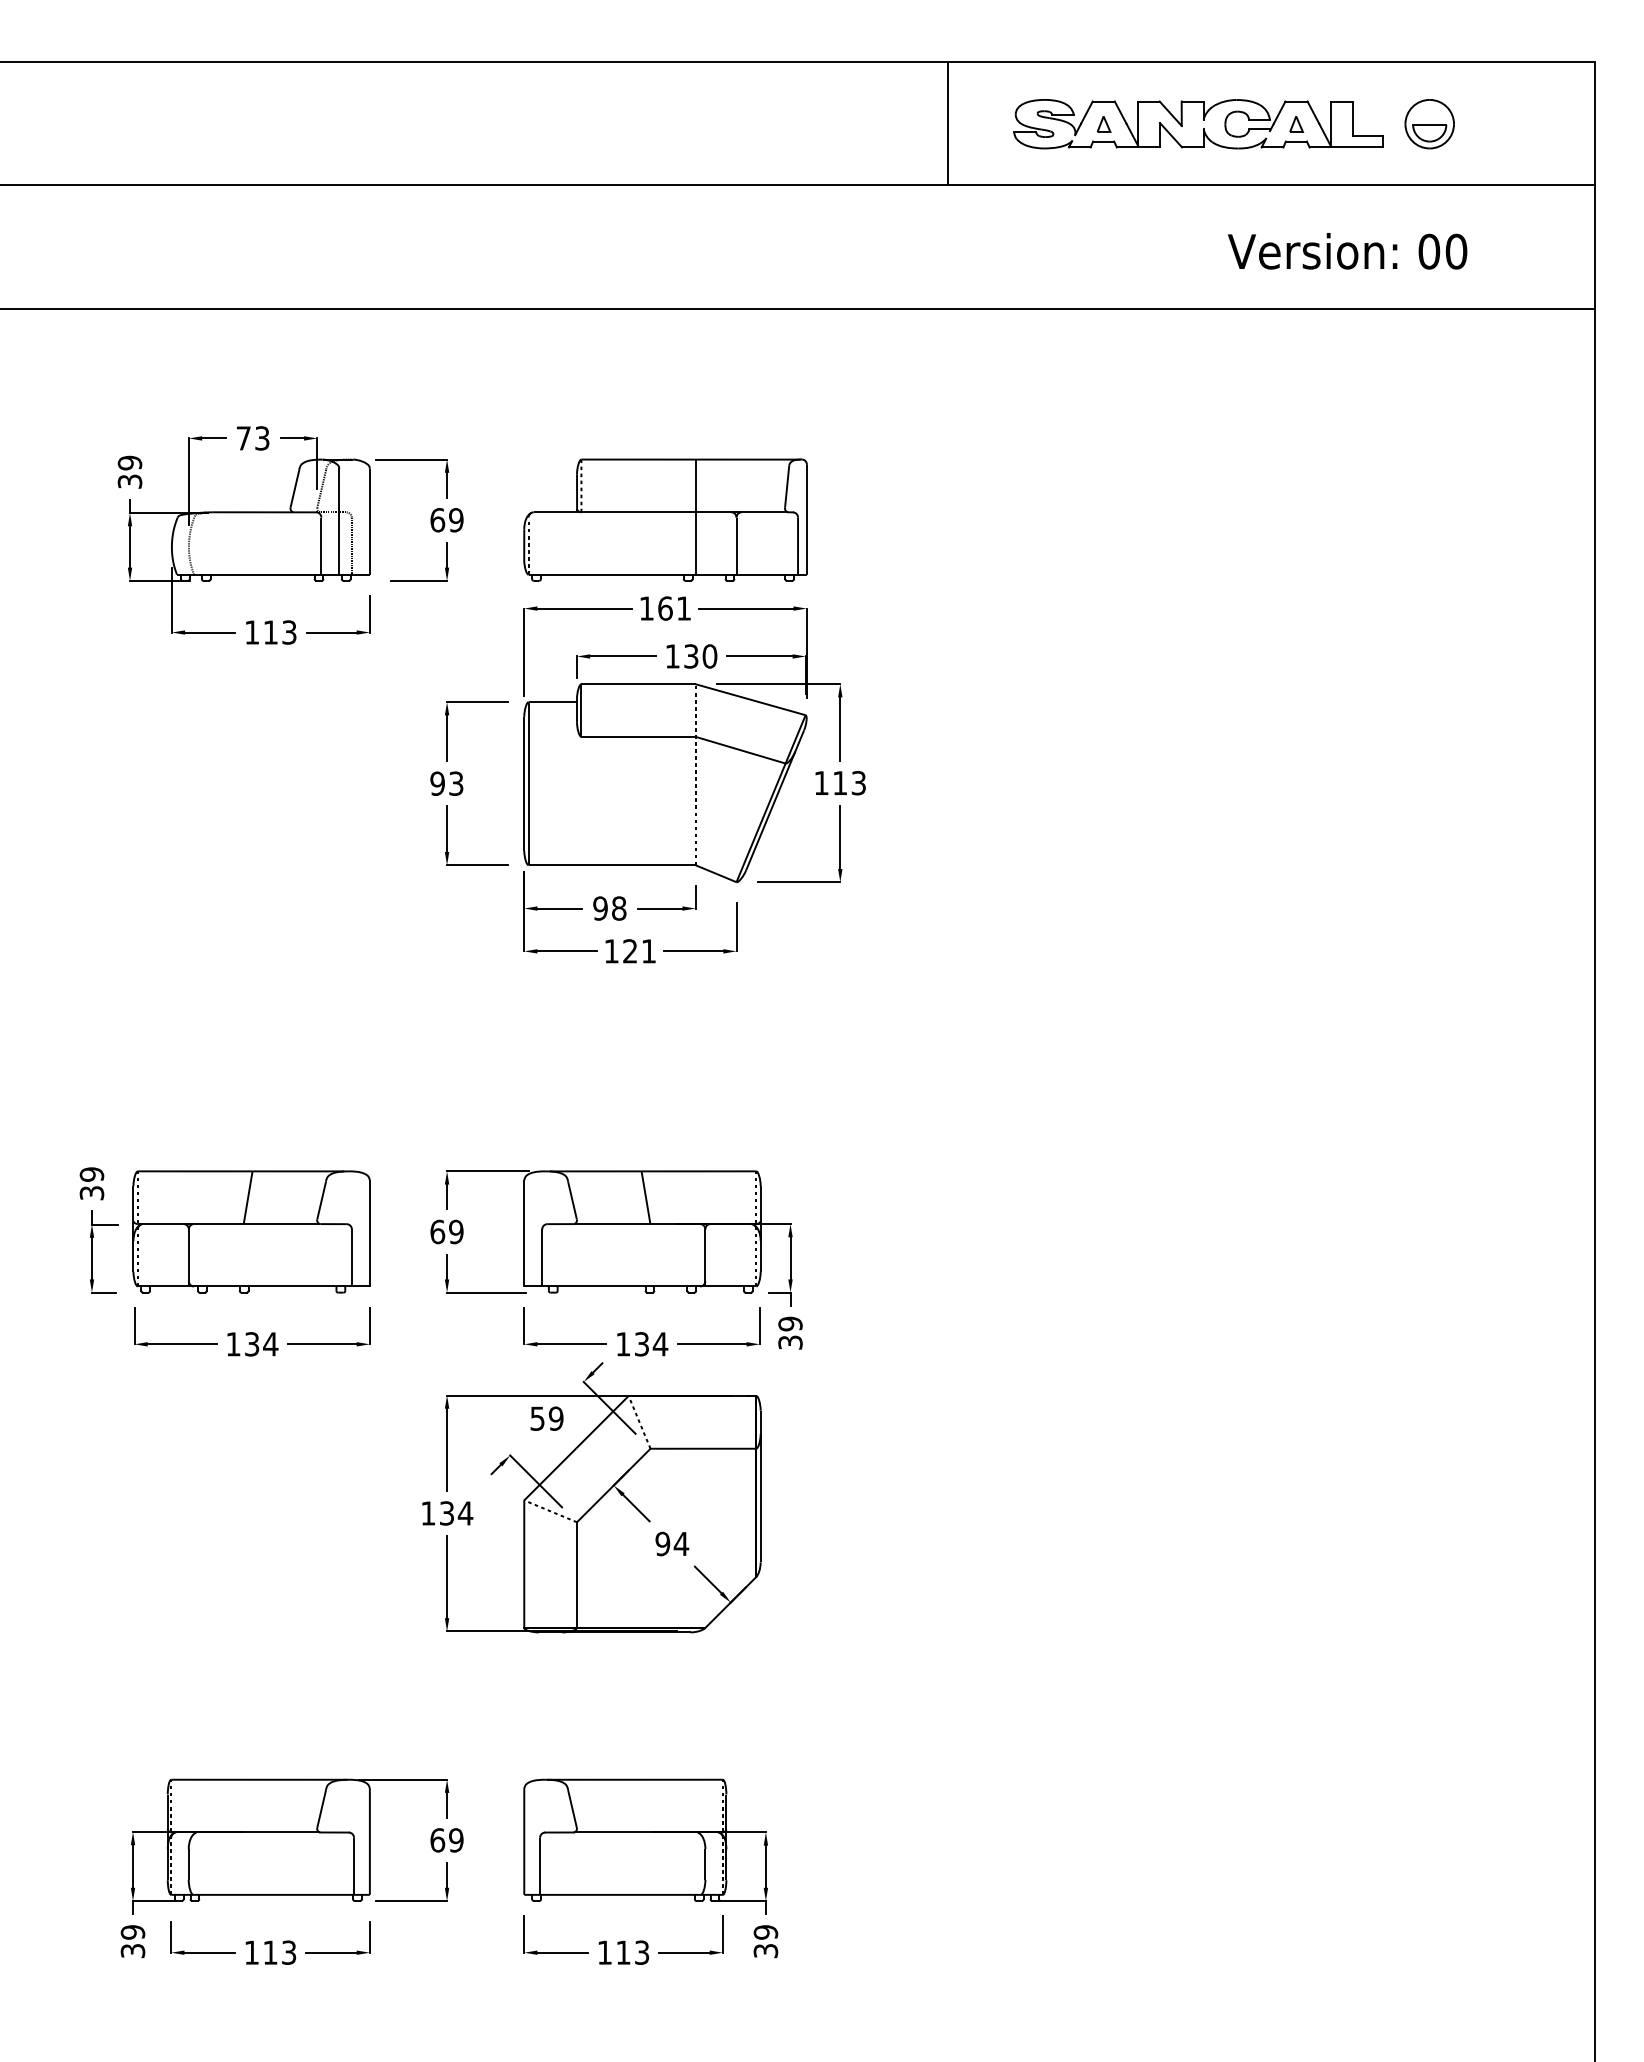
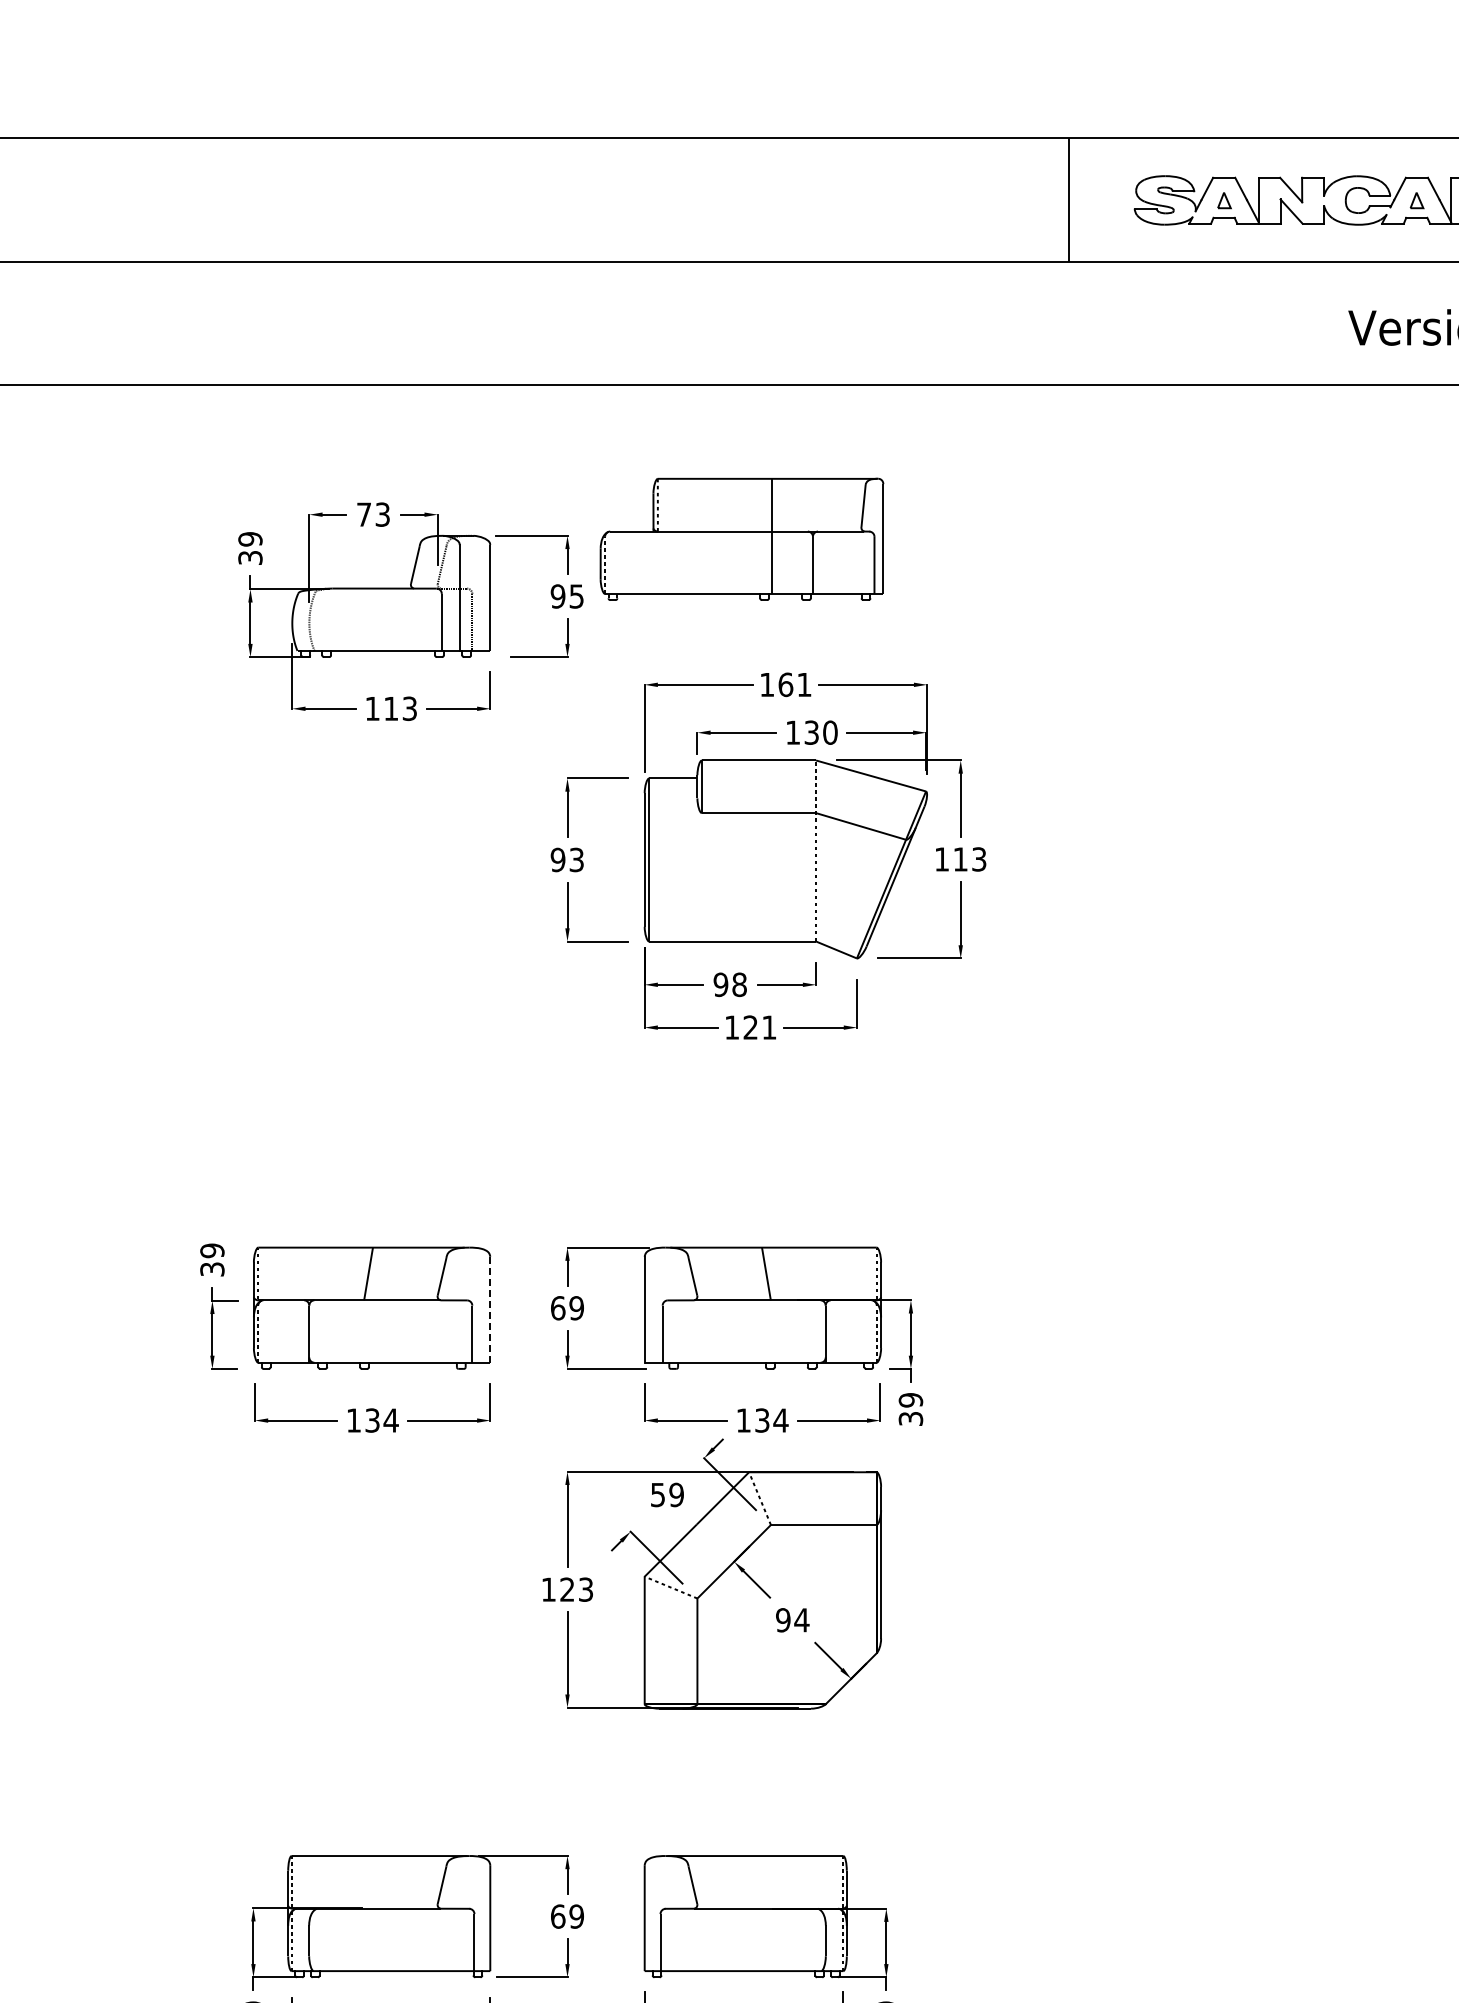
part: (665, 519) -> (741, 538), moved
text: (446, 520) -> (566, 596), 69 -> 95
line: (369, 1233) -> (489, 1309), solid -> dashed
text: (456, 1513) -> (576, 1589), 134 -> 123

